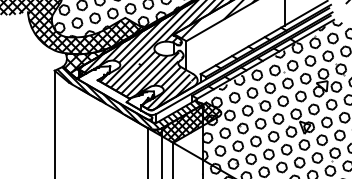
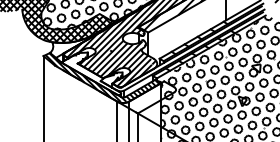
hatch: (95, 59) -> (75, 47), removed
hatch: (185, 122) -> (147, 97), removed

